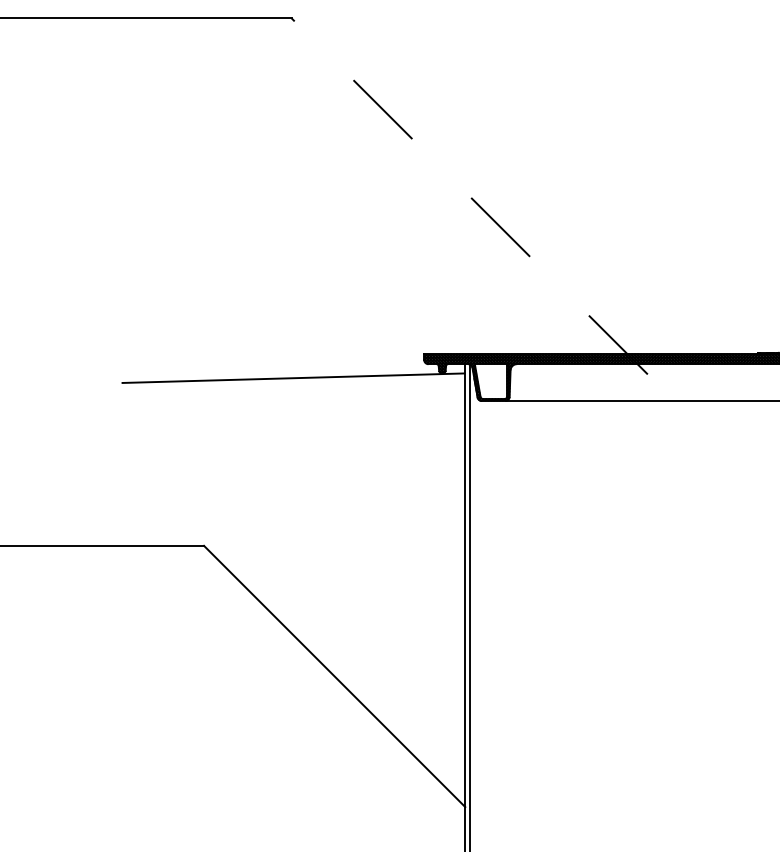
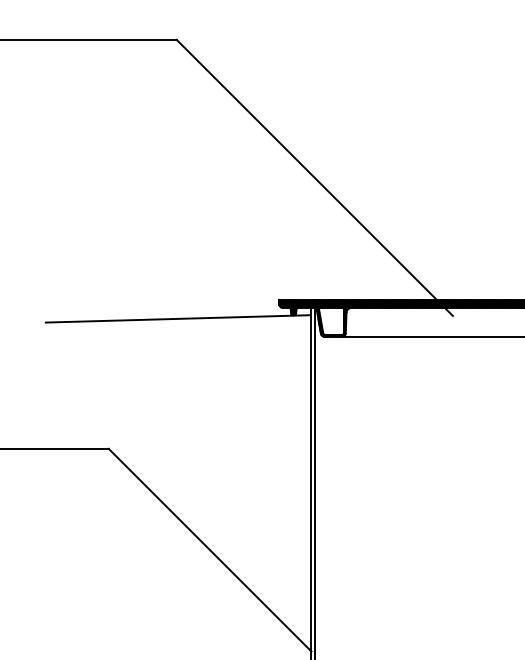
line: (469, 196) -> (314, 177), dashed -> solid

